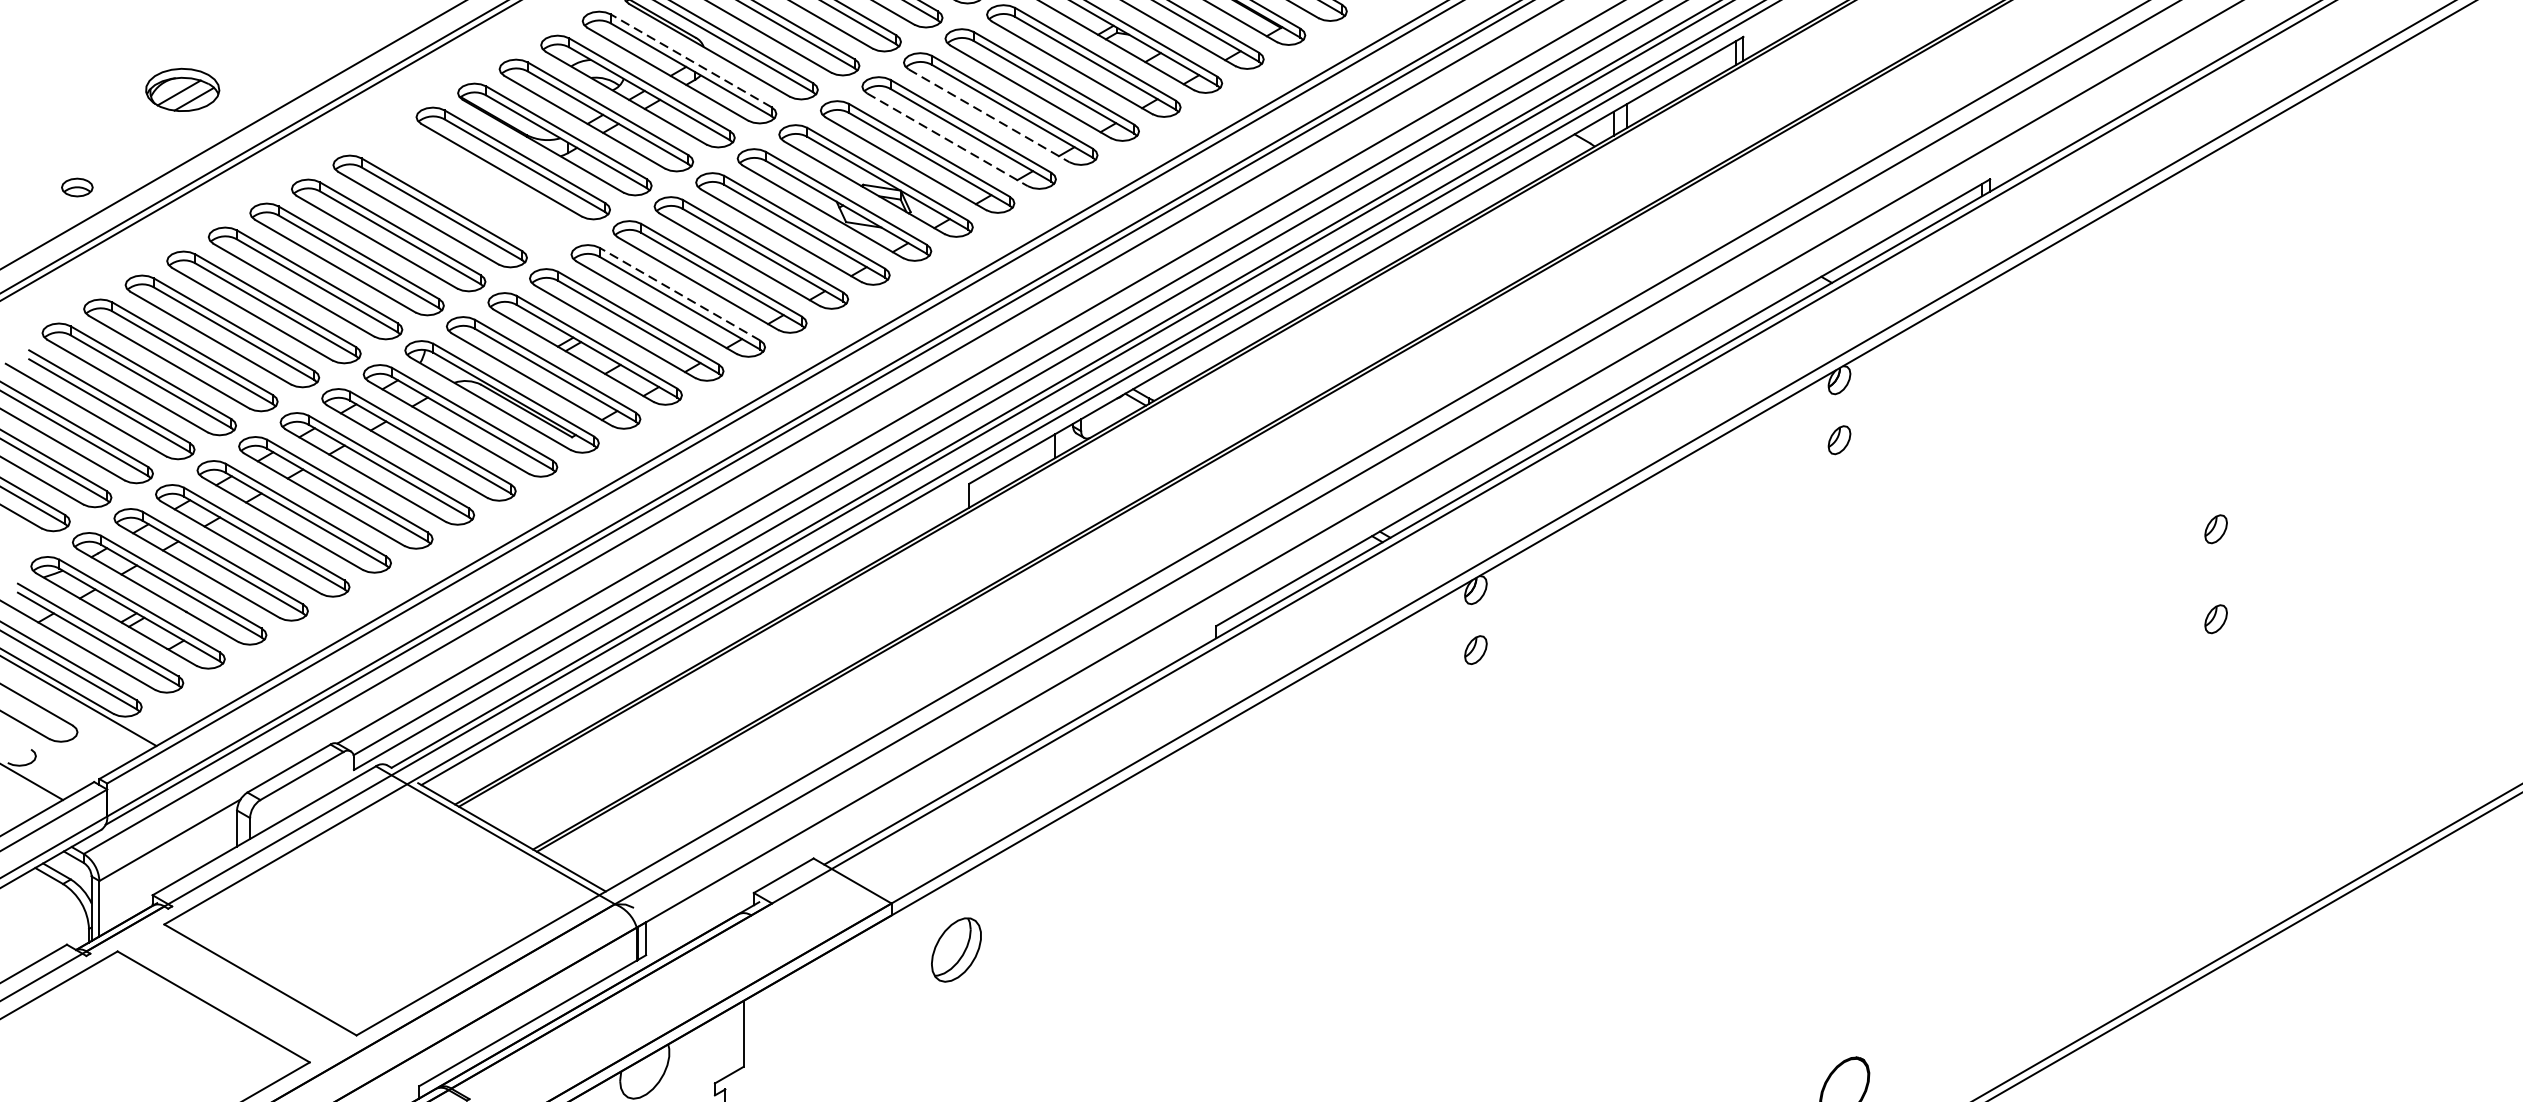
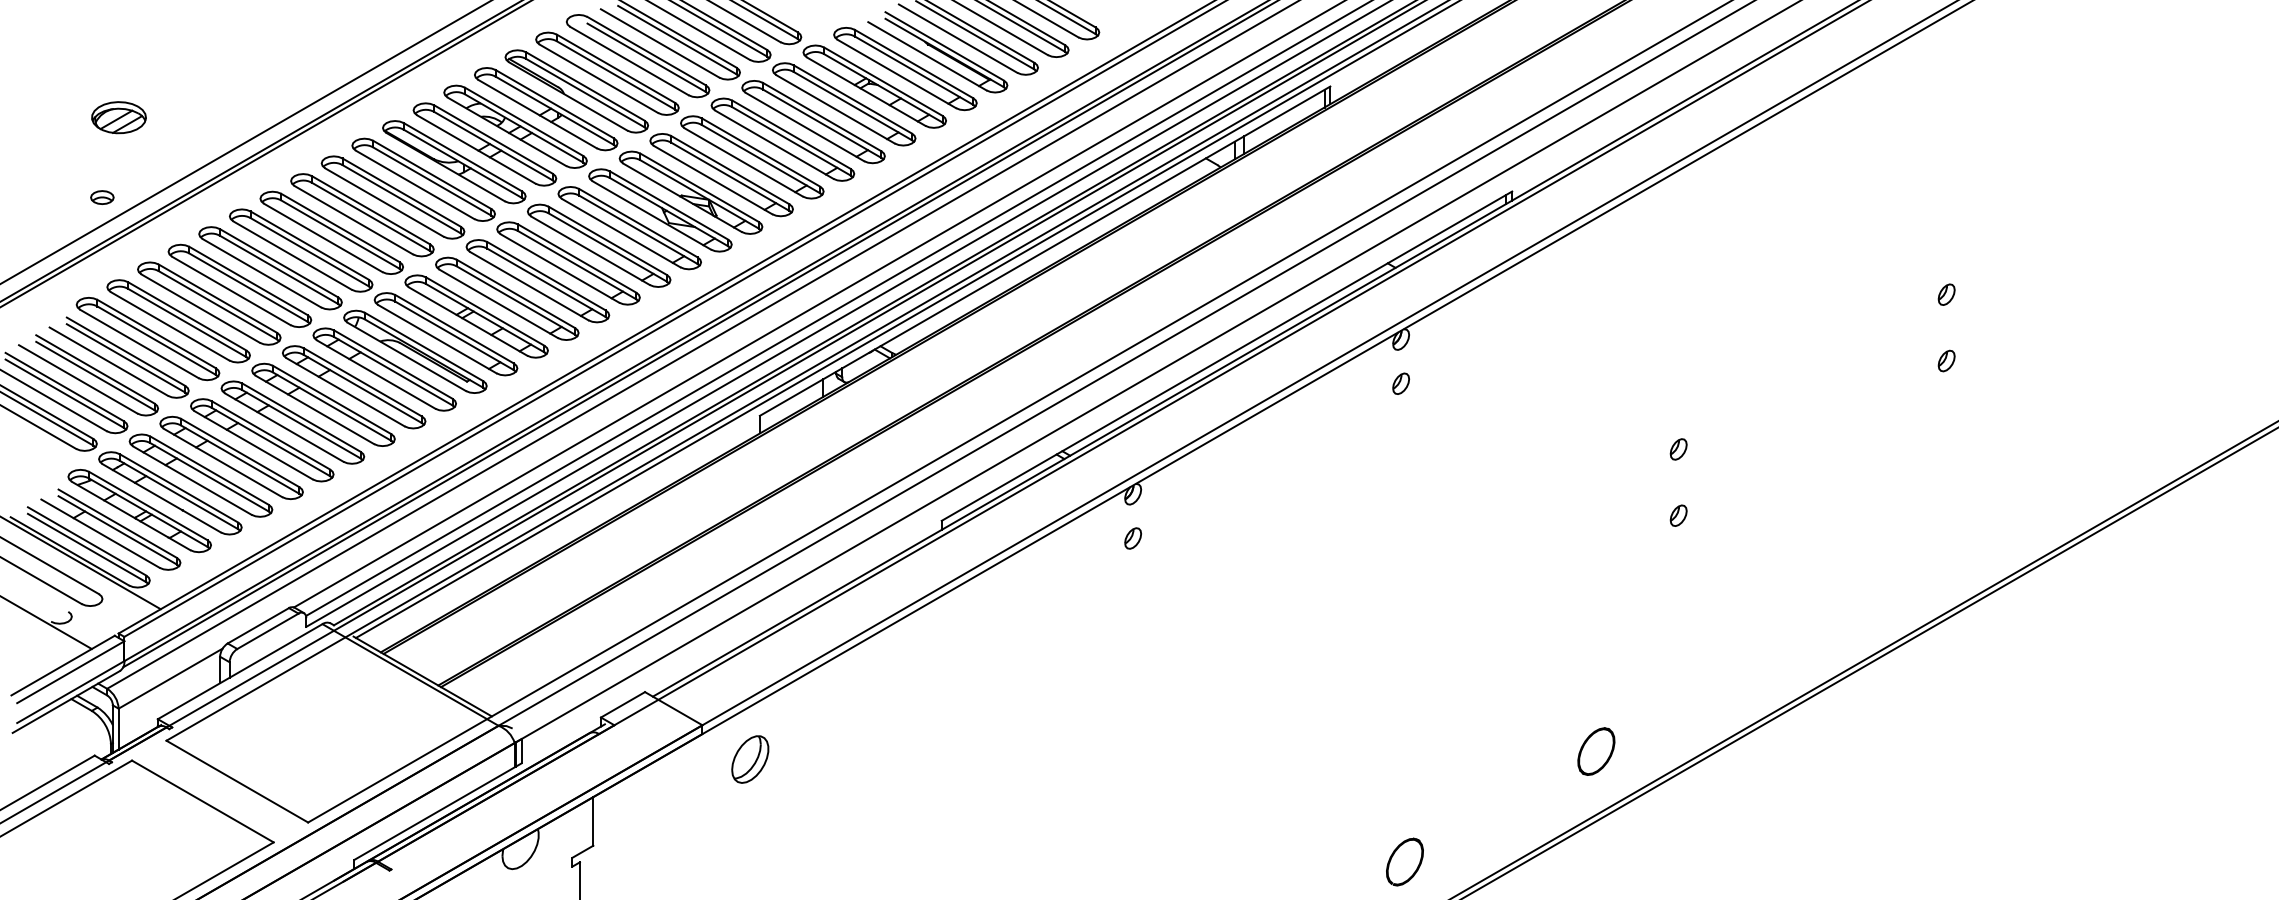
line: (690, 59) -> (554, 103), dashed -> solid
part: (181, 89) -> (118, 117), moved
line: (989, 115) -> (774, 144), dashed -> solid
line: (948, 139) -> (744, 162), dashed -> solid
part: (470, 187) -> (392, 197), added
line: (679, 293) -> (546, 275), dashed -> solid
part: (2104, 939) -> (1596, 751), added

